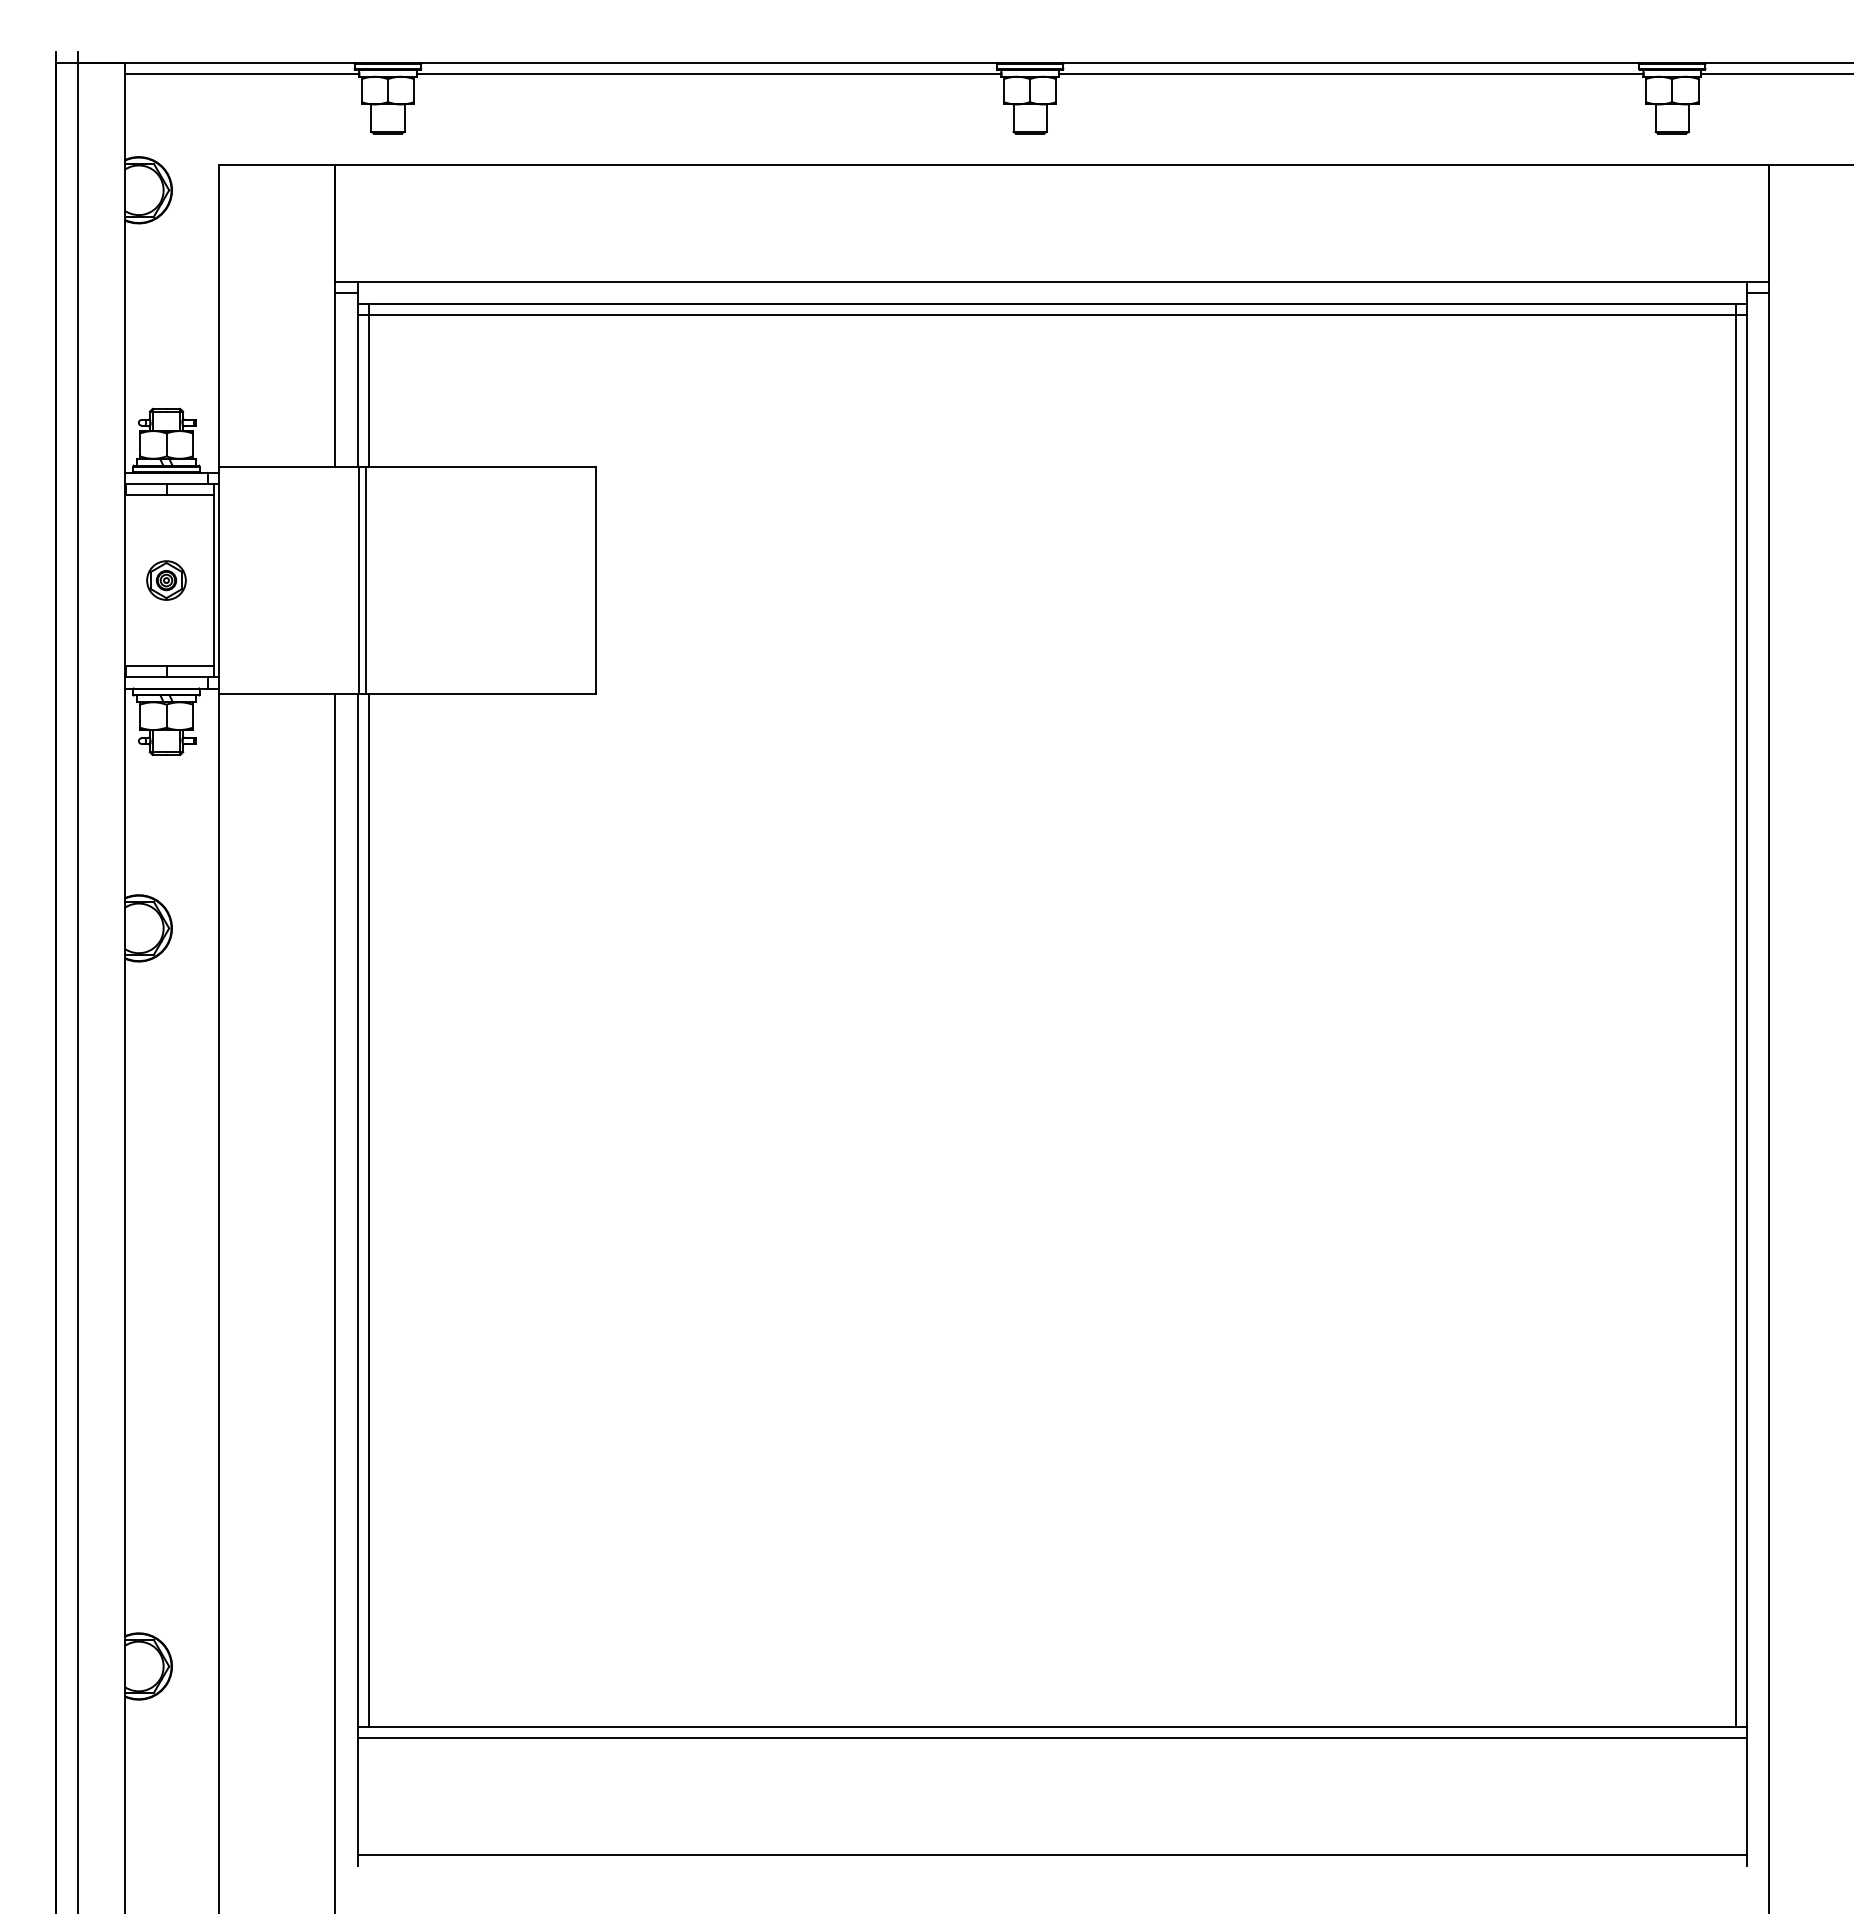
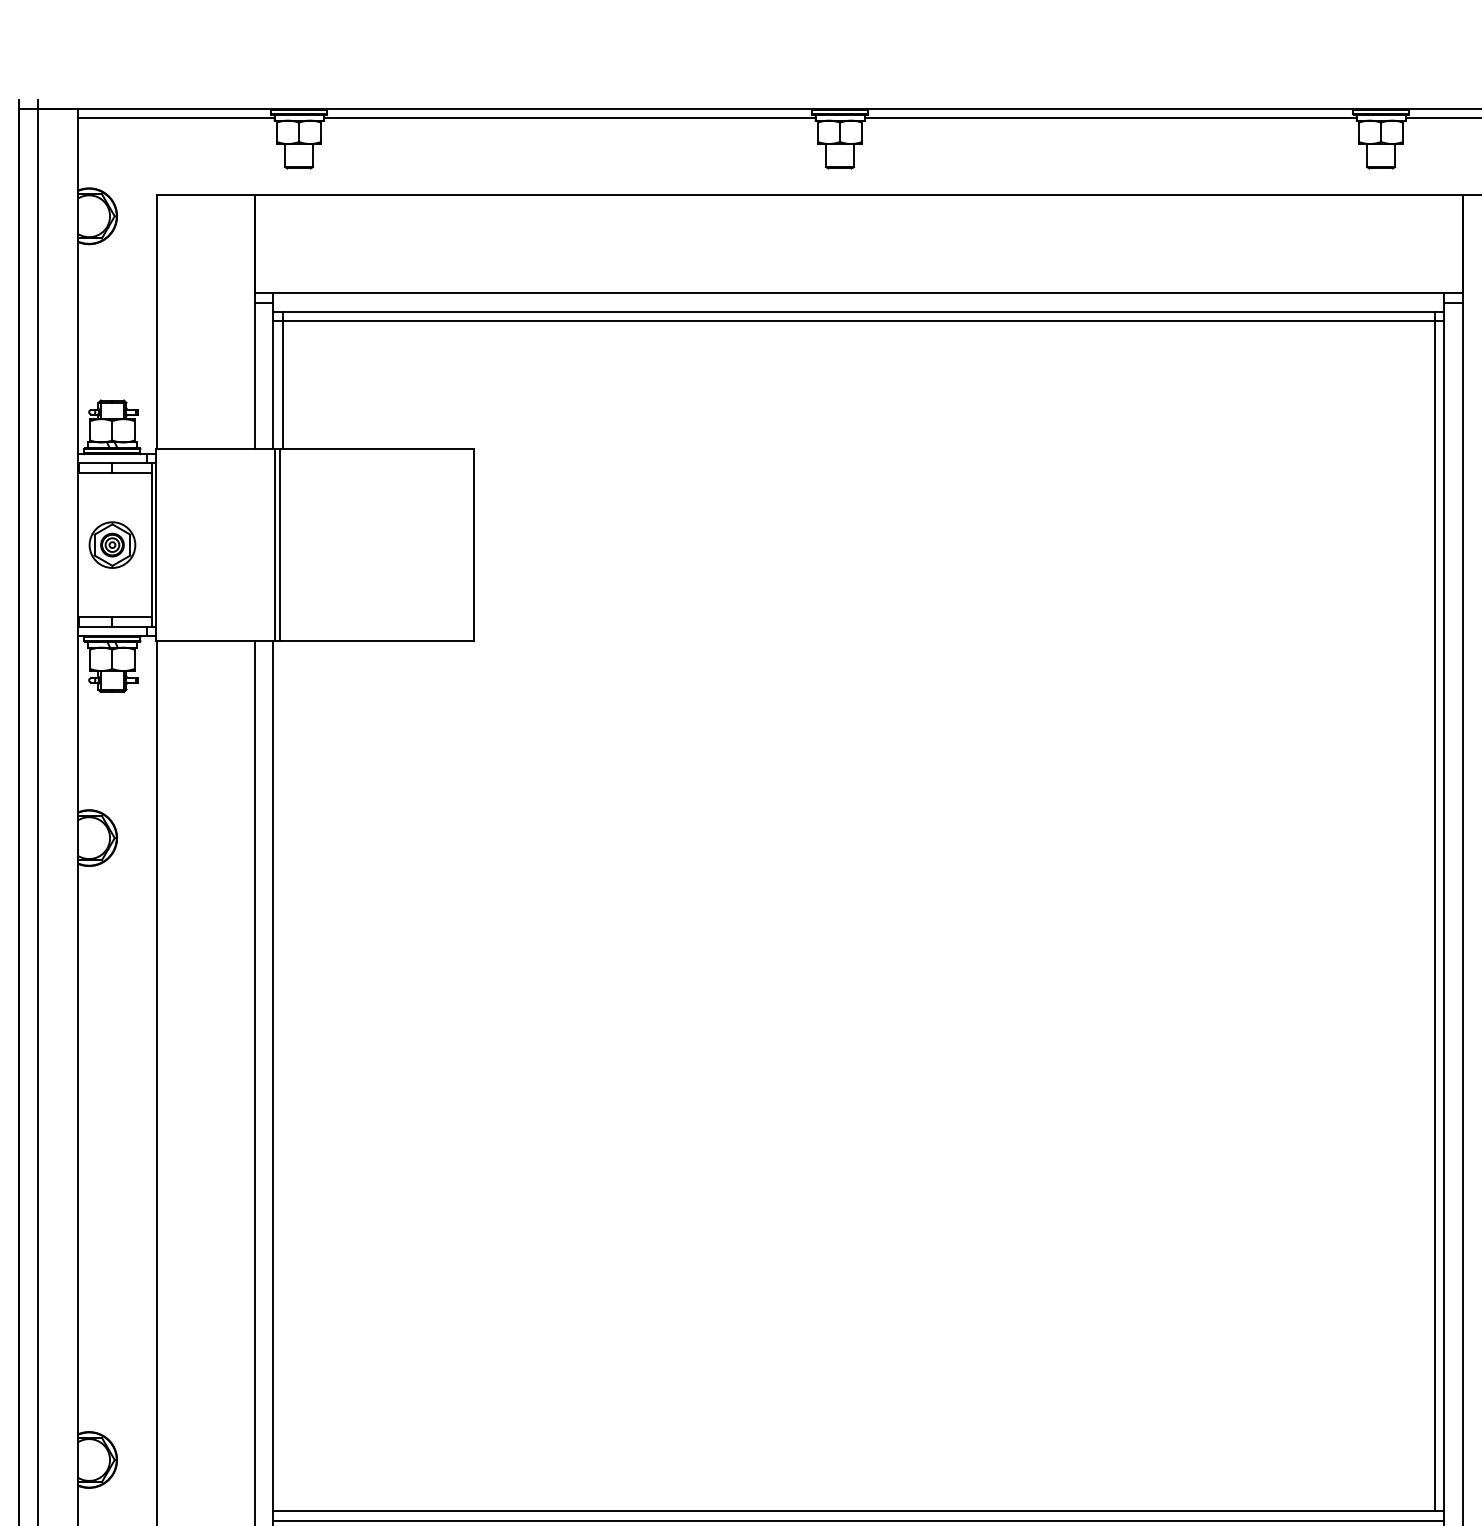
part: (166, 580) -> (112, 545), size x1.4
line: (368, 1210) -> (282, 1075), removed

